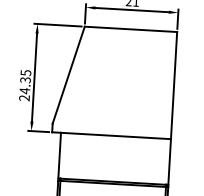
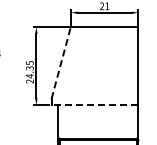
line: (69, 74) -> (61, 62), solid -> dashed
line: (110, 136) -> (94, 105), solid -> dashed

